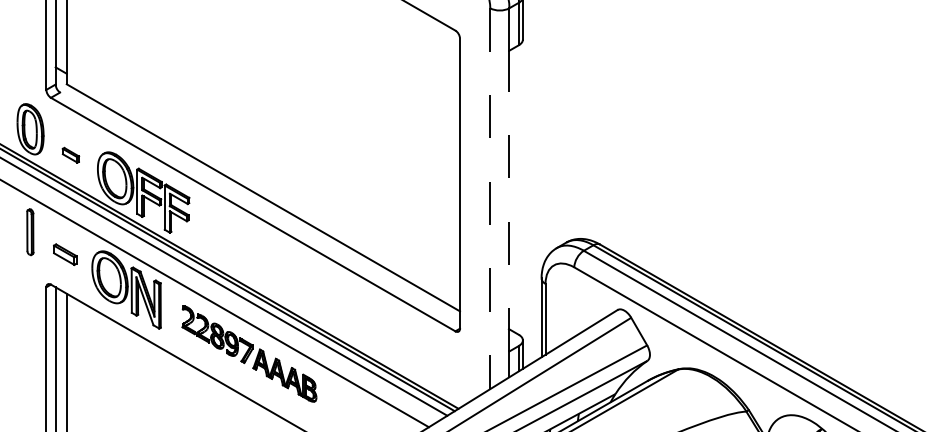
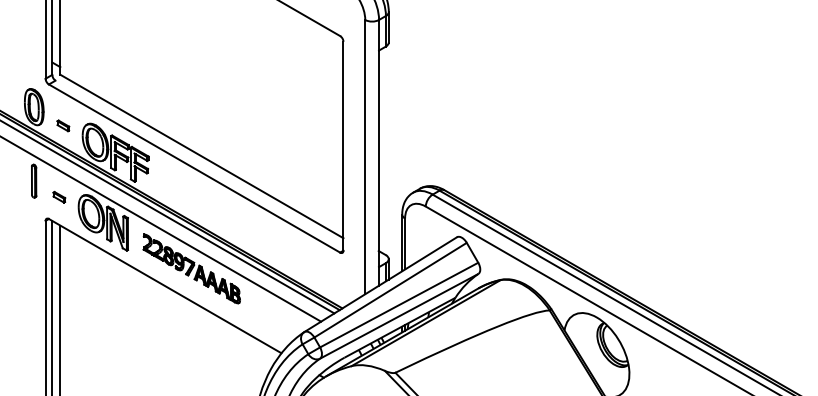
line: (490, 199) -> (365, 157), dashed -> solid
line: (508, 200) -> (378, 158), dashed -> solid
part: (65, 253) -> (59, 196), size x0.71

